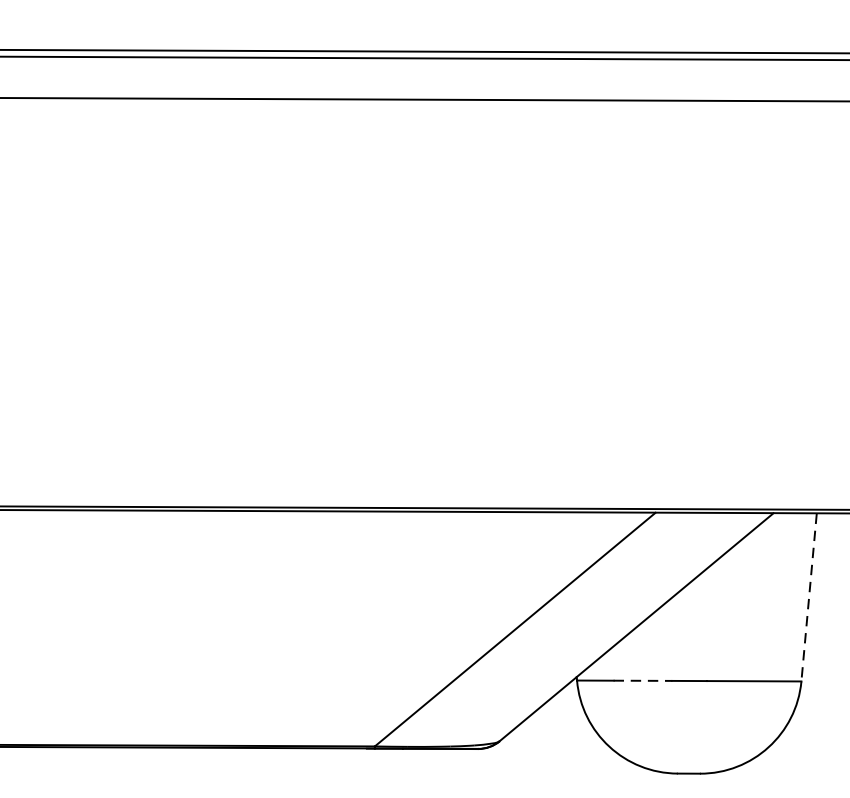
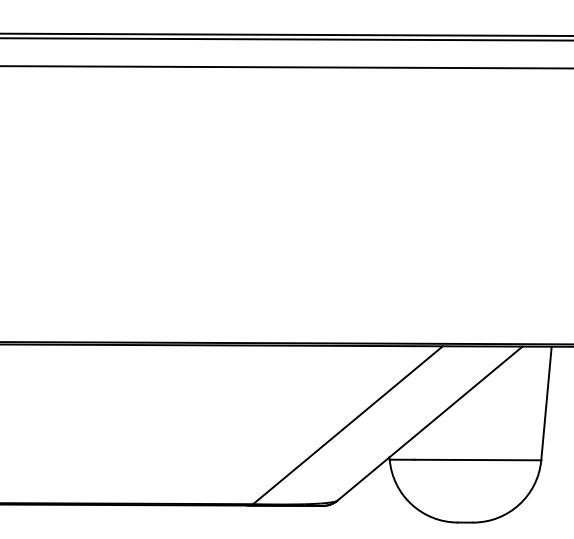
line: (809, 597) -> (546, 403), dashed -> solid
line: (643, 680) -> (434, 459), dashed -> solid

